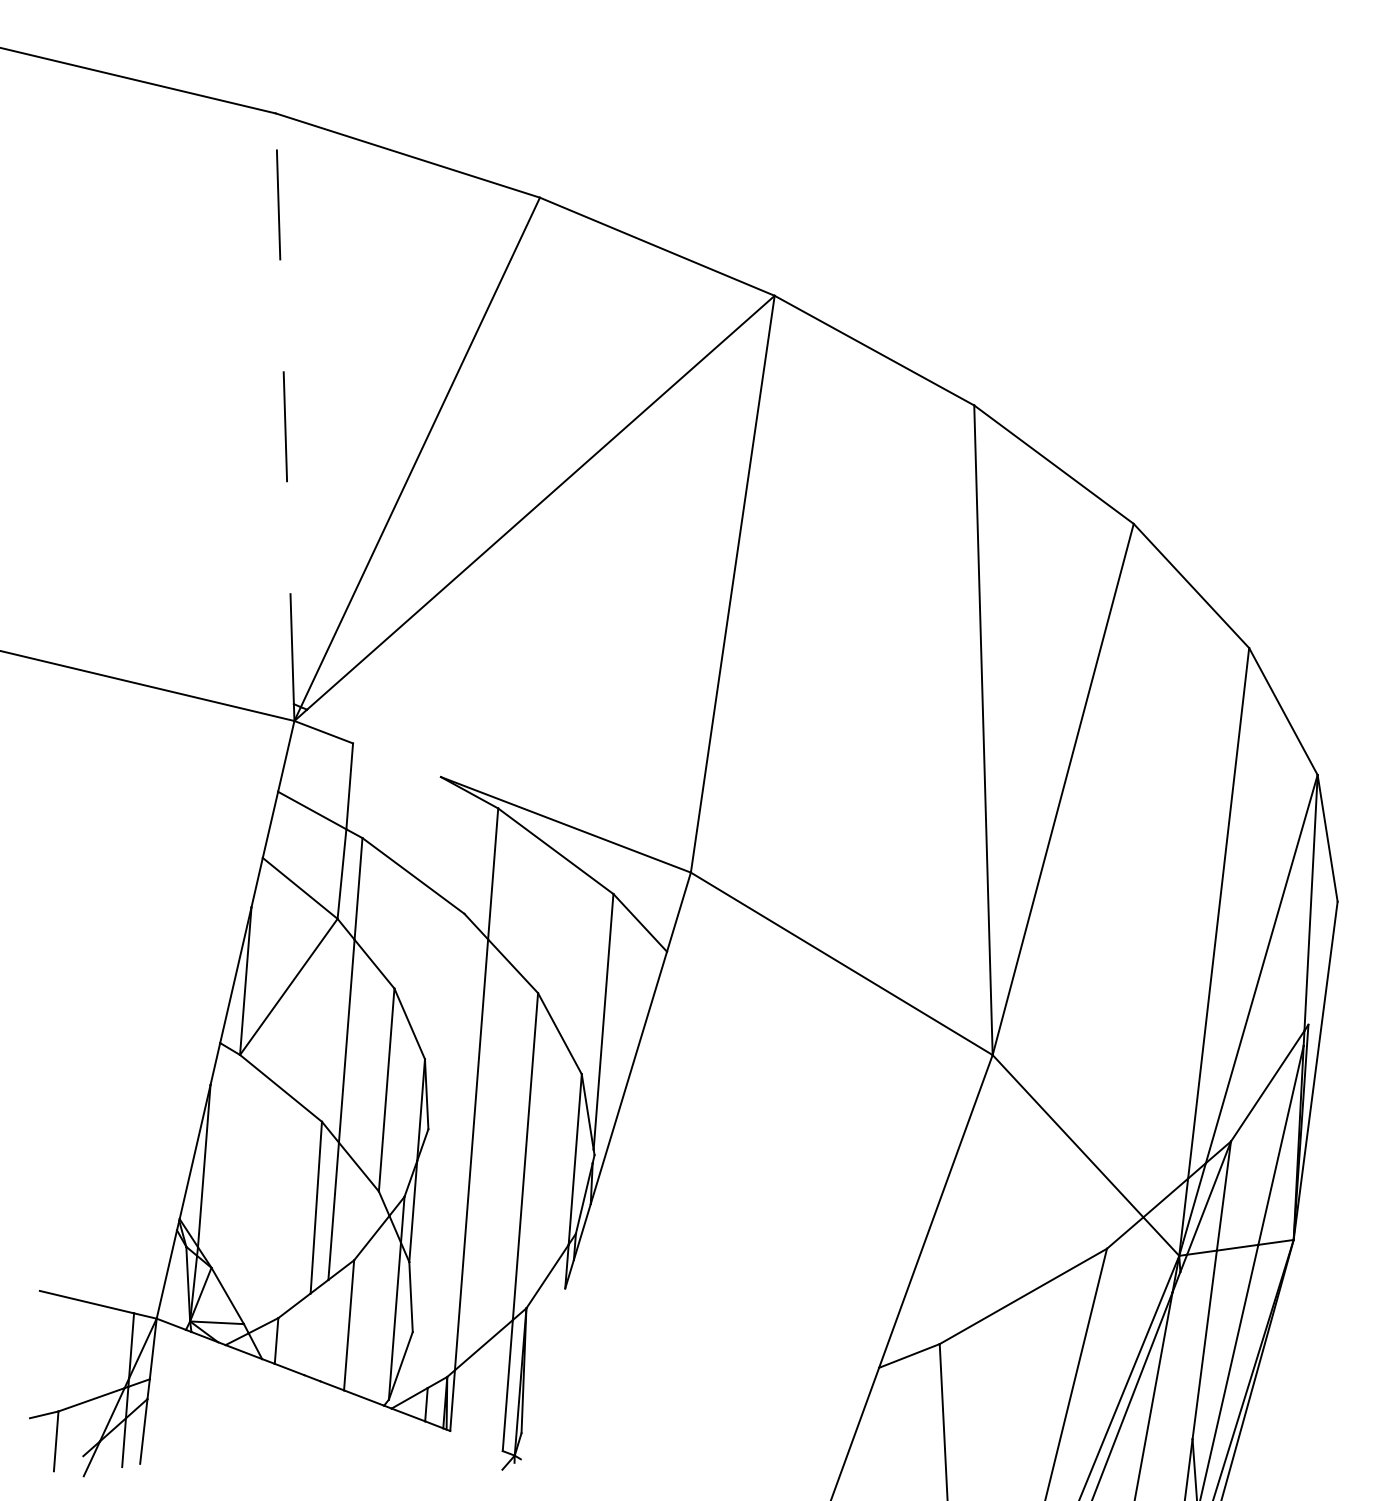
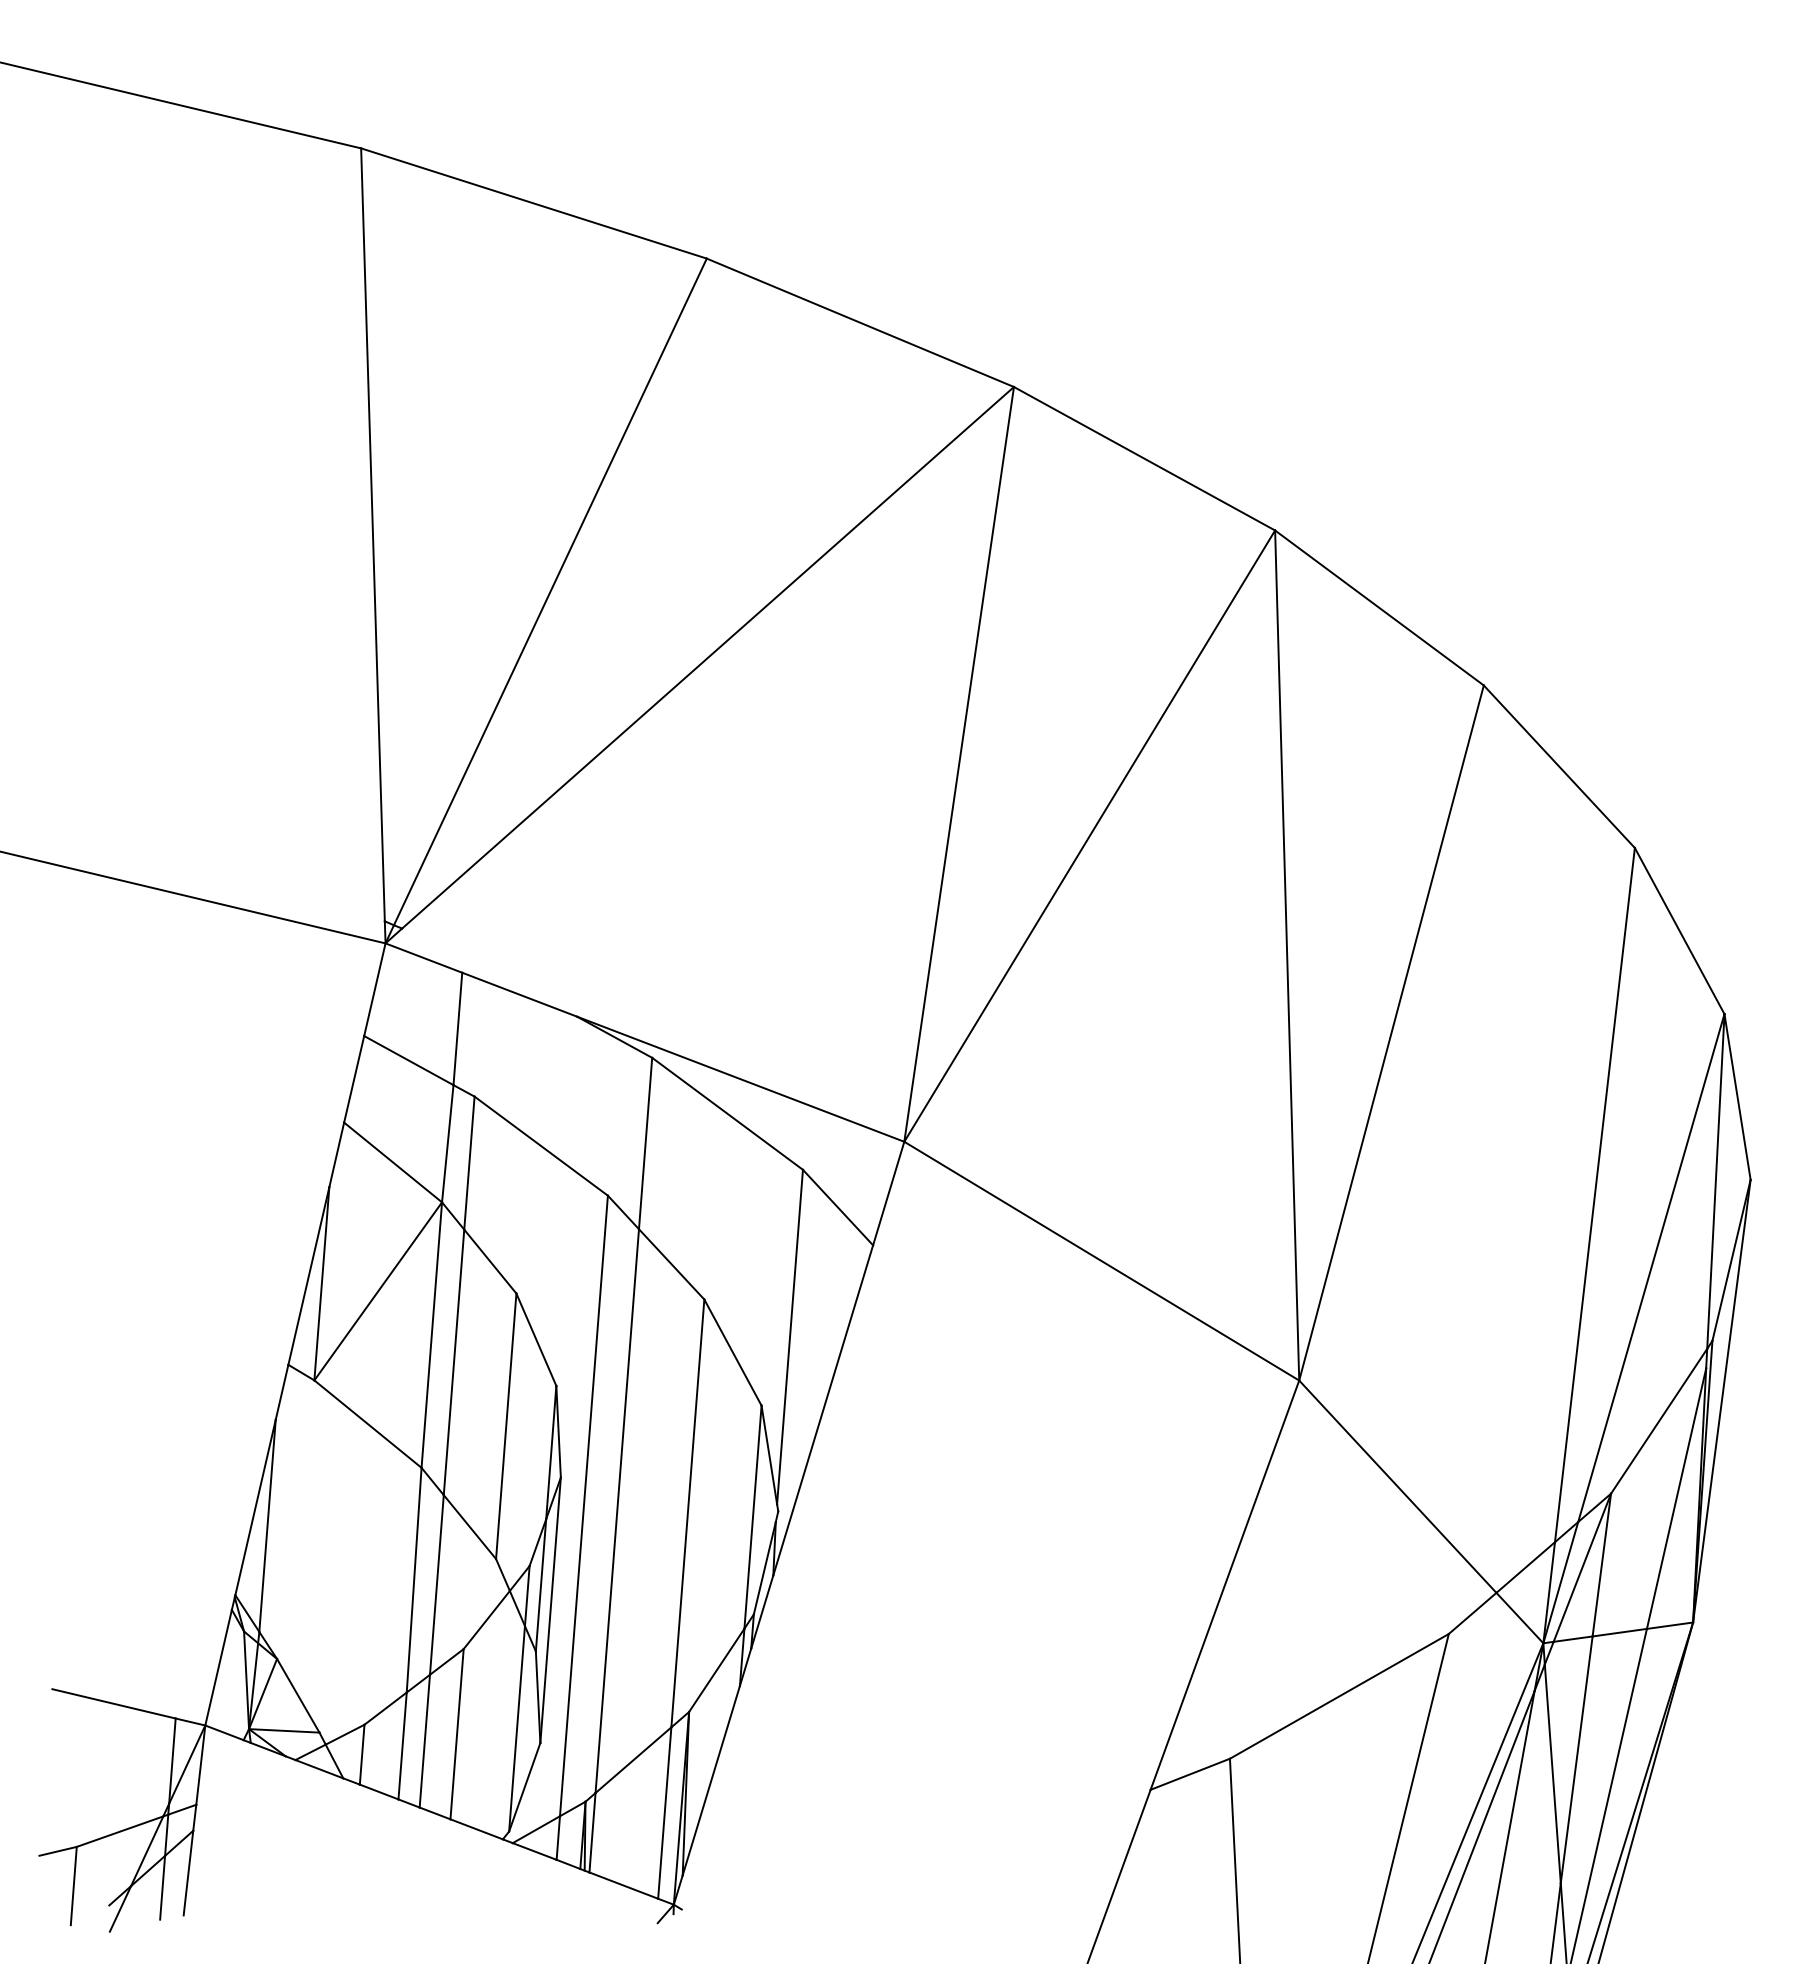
line: (284, 408) -> (372, 534), dashed -> solid
line: (832, 638) -> (1089, 835), added
line: (396, 760) -> (519, 994), added
line: (1323, 962) -> (1731, 1259), added
line: (329, 1019) -> (431, 1334), added
line: (445, 1150) -> (583, 1505), added
line: (420, 1230) -> (550, 1610), added
line: (324, 1330) -> (424, 1740), added
line: (307, 1333) -> (402, 1745), added
line: (1186, 1355) -> (1552, 1773), added
line: (542, 1360) -> (710, 1780), added
line: (476, 1440) -> (623, 1885), added

